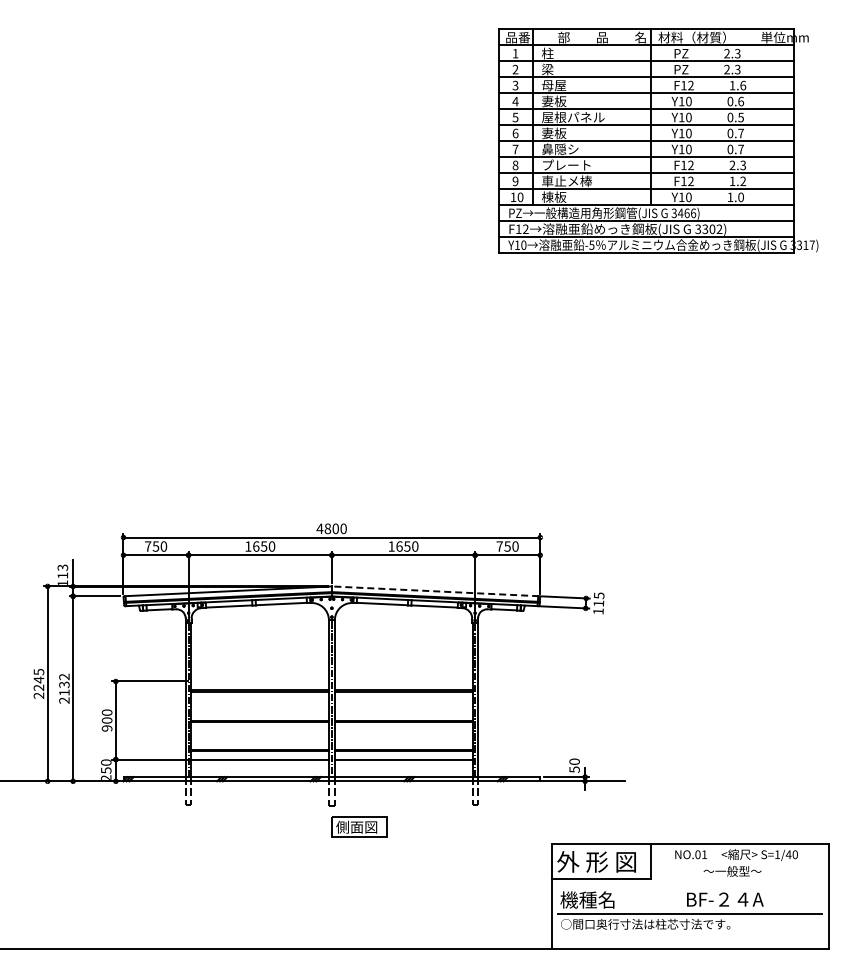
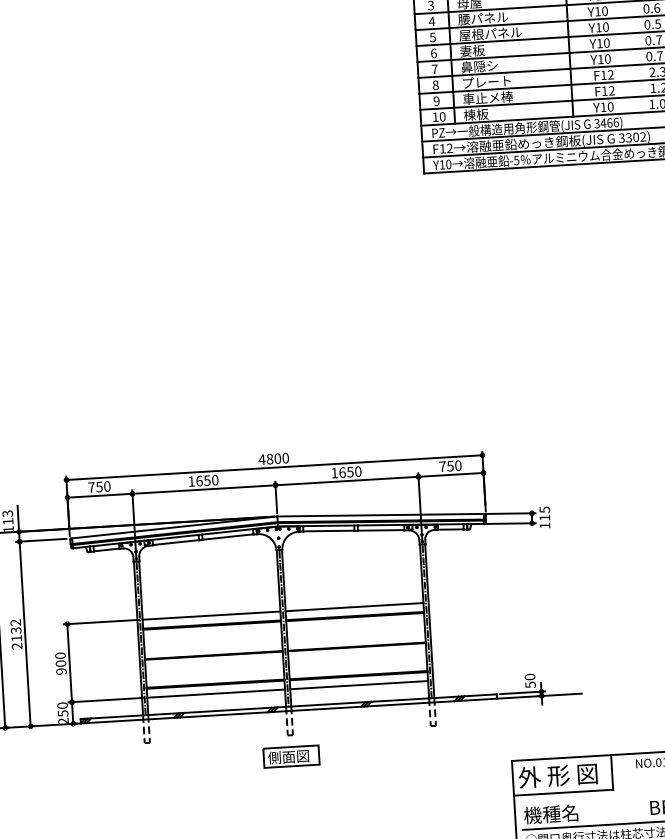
text: (566, 101) -> (482, 18), 妻板 -> 腰パネル
line: (435, 591) -> (381, 515), dashed -> solid
line: (260, 681) -> (211, 615), added
line: (403, 681) -> (354, 607), added
part: (359, 826) -> (291, 756), moved

